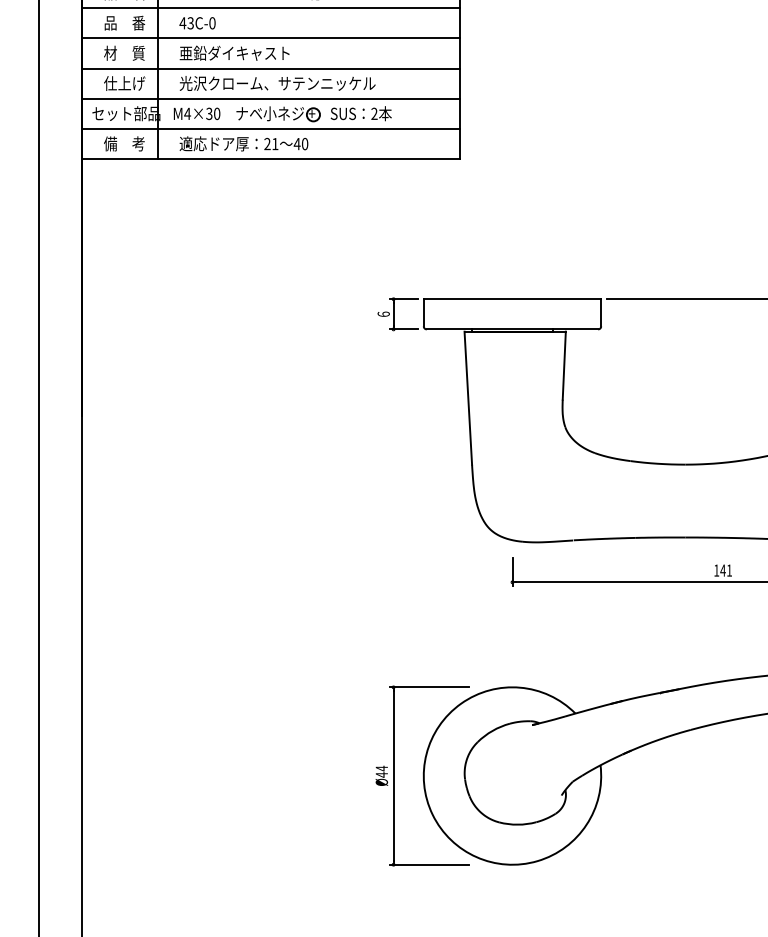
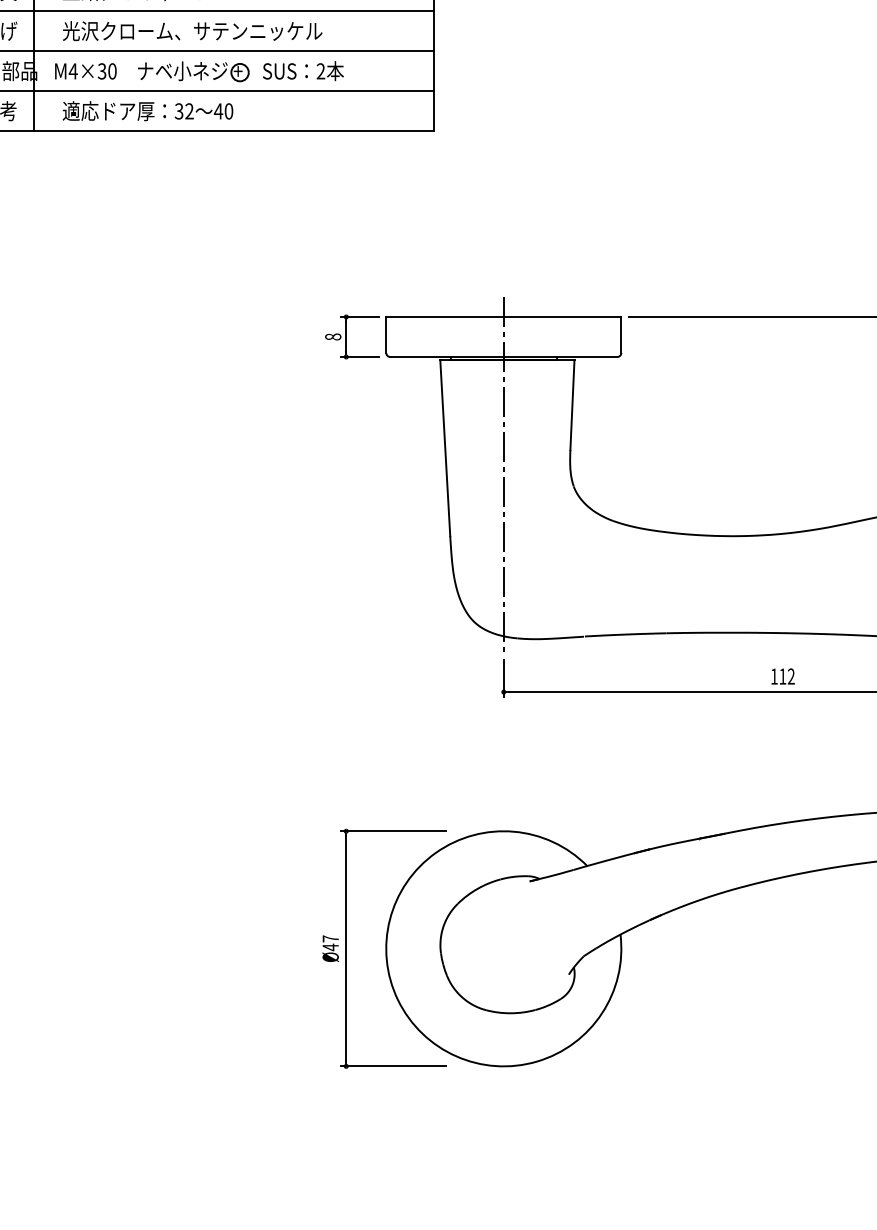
text: (271, 143) -> (184, 110), 21 -> 32
text: (383, 313) -> (332, 335), 6 -> 8
line: (512, 418) -> (503, 475), added
text: (726, 570) -> (787, 676), 141 -> 112
text: (381, 768) -> (330, 938), Ø44 -> Ø47

